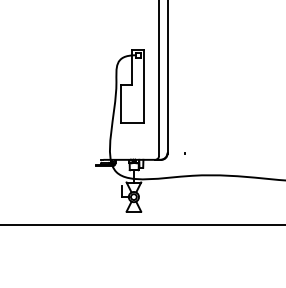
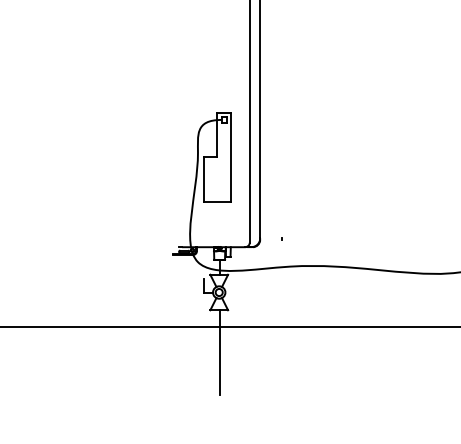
line: (134, 246) -> (220, 352), added

